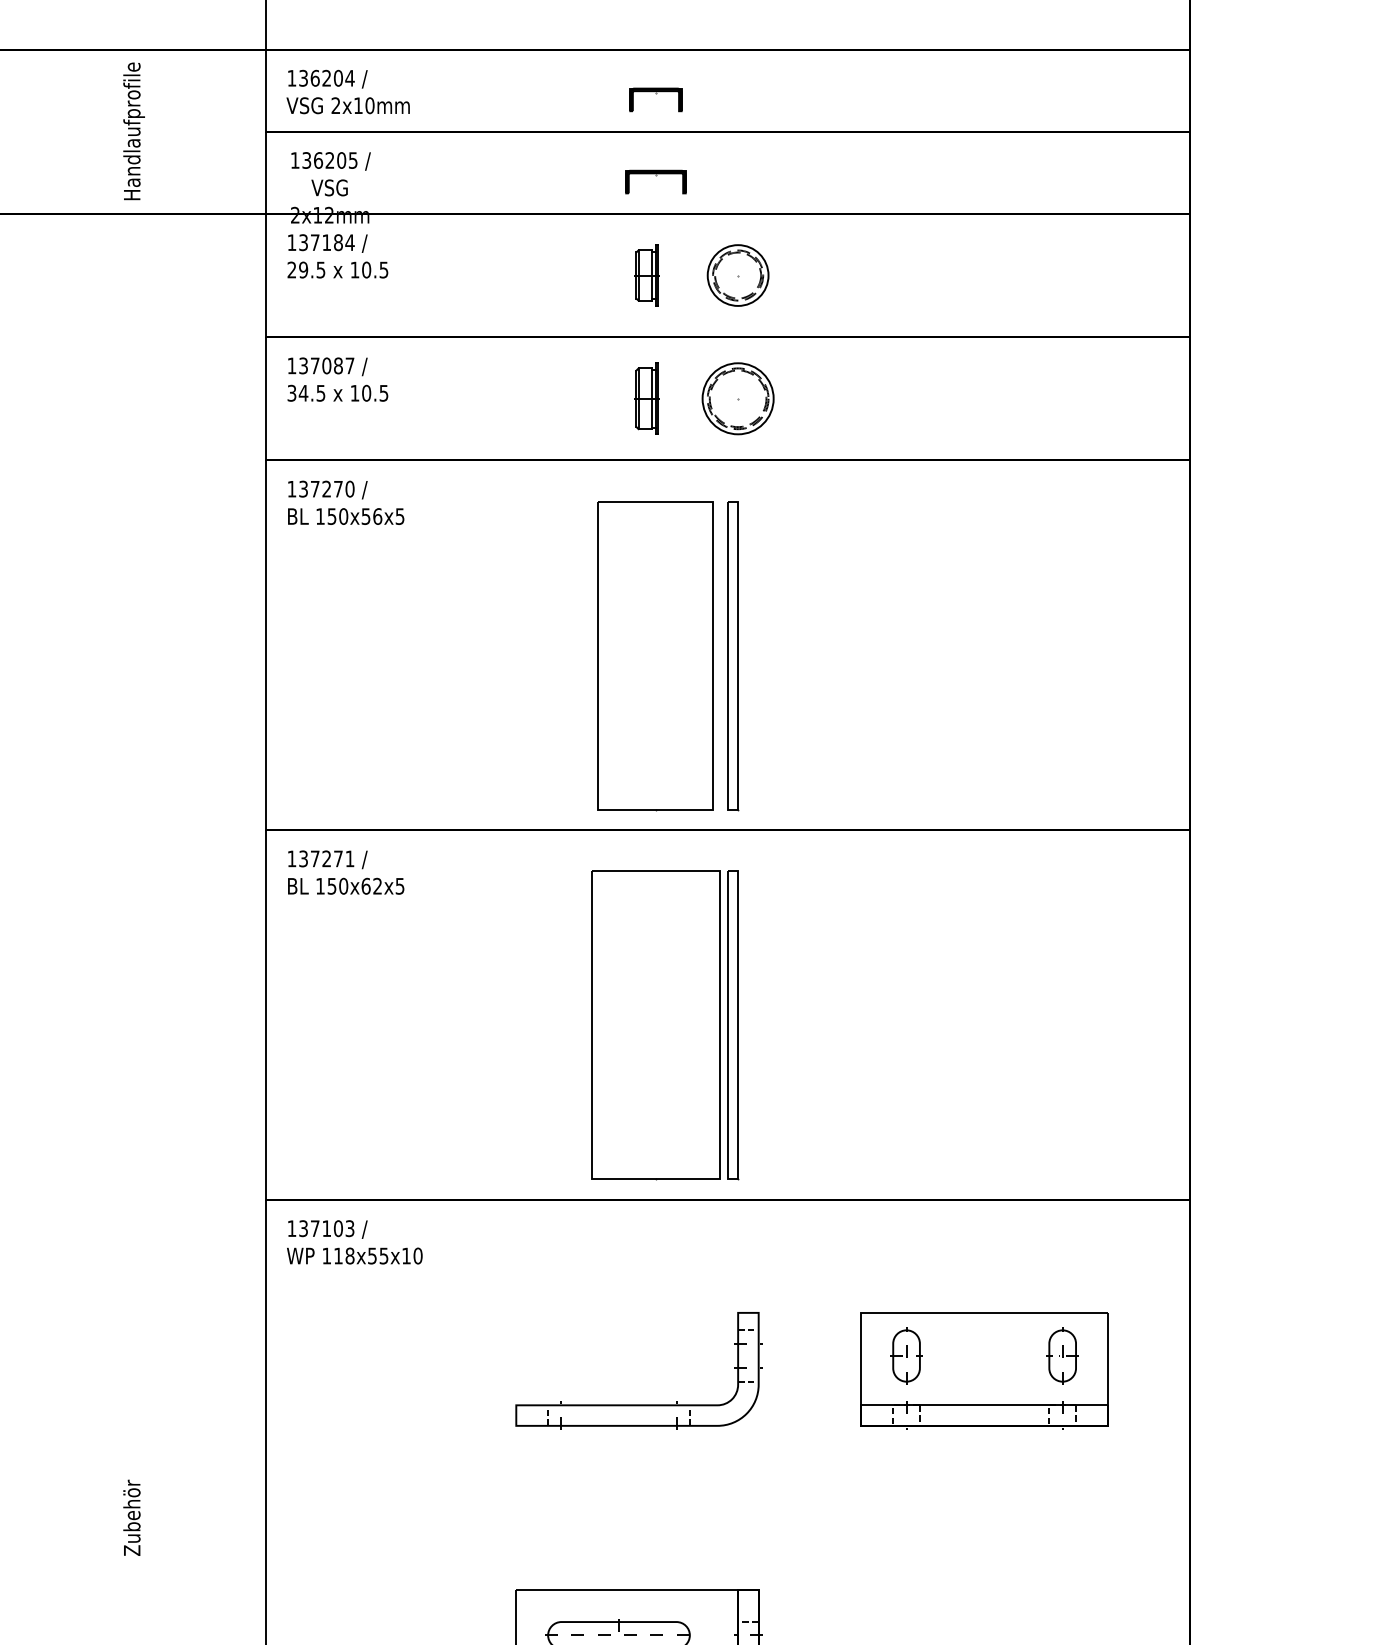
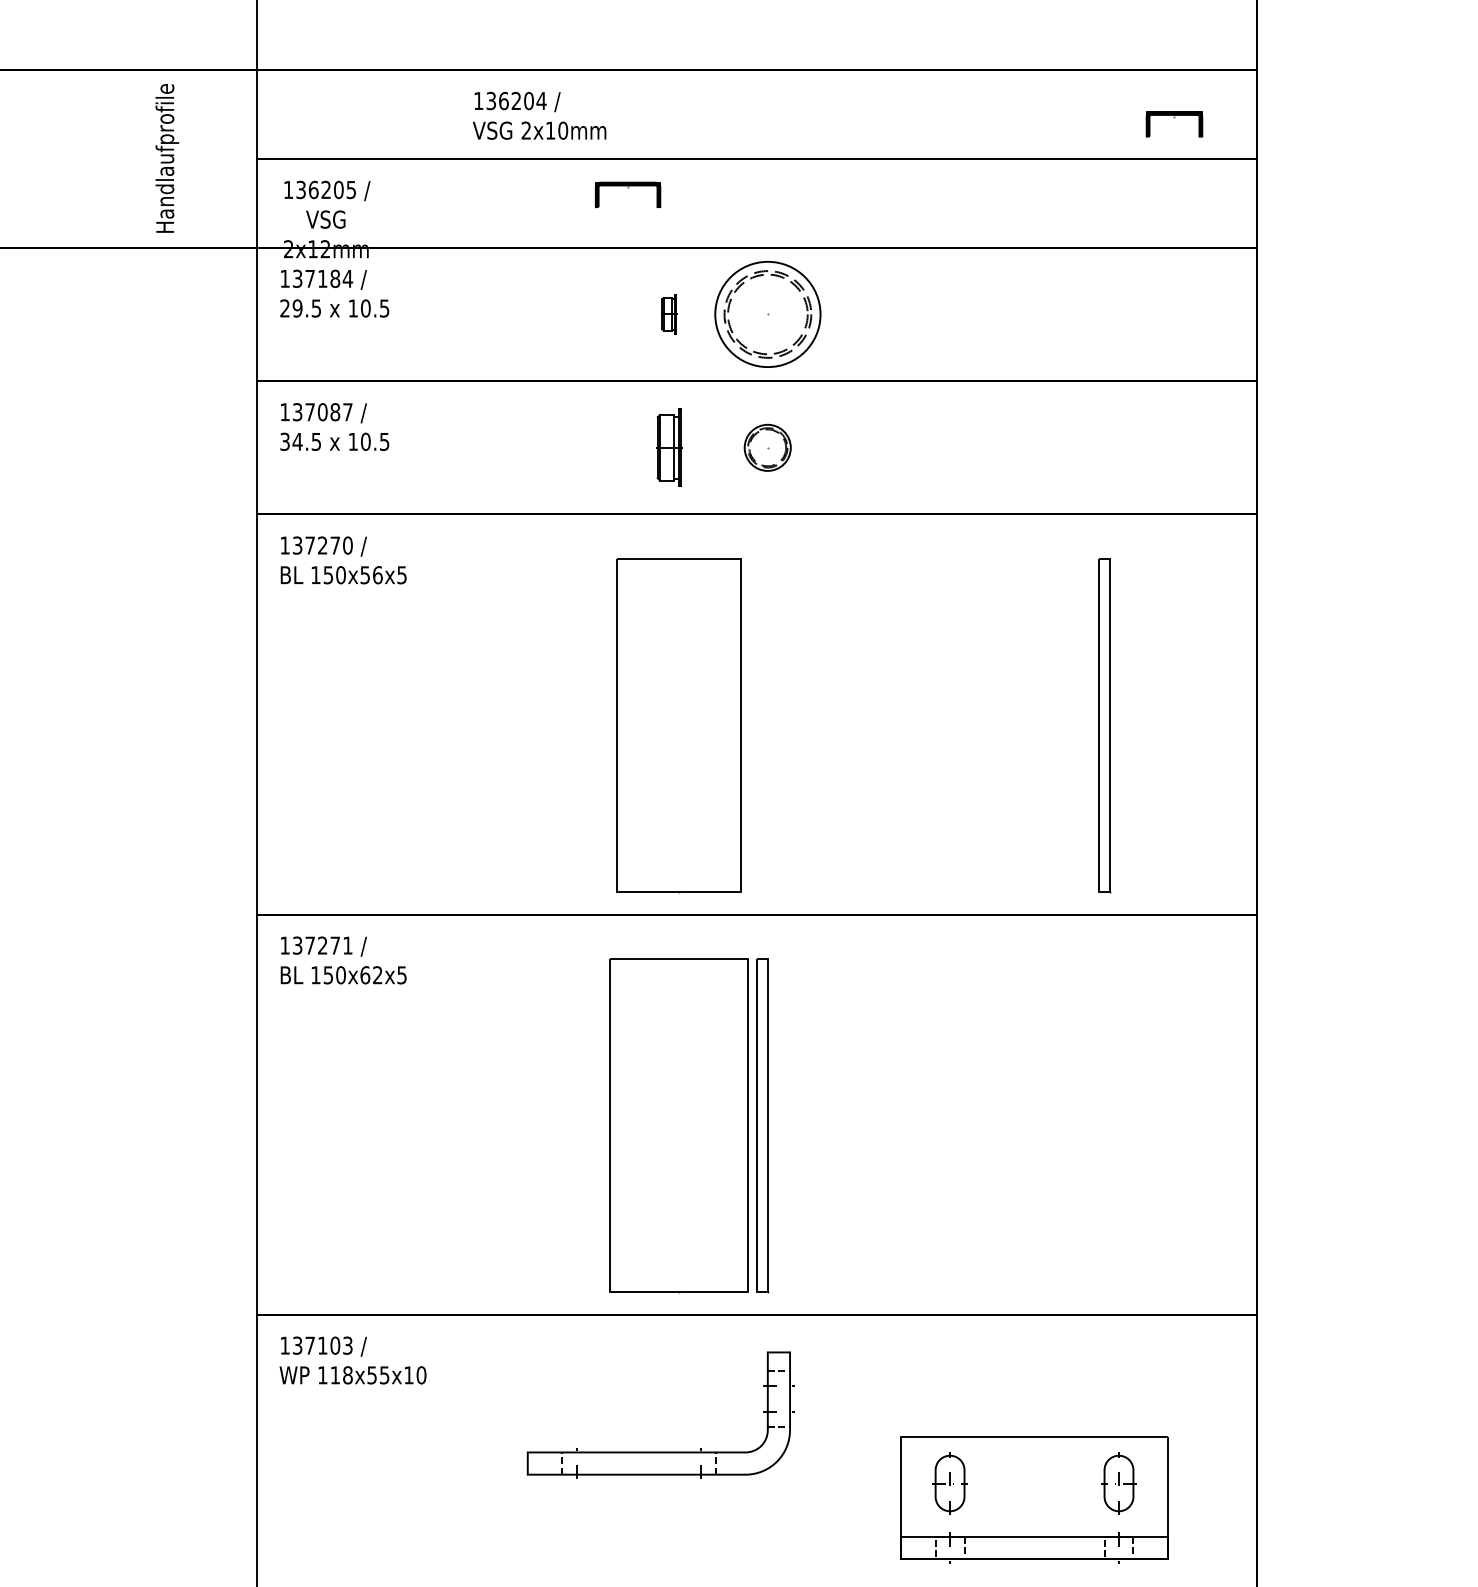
text: (347, 91) -> (538, 115), moved
part: (655, 99) -> (1173, 123), moved
text: (133, 131) -> (166, 158), moved
part: (655, 181) -> (627, 194), moved
part: (646, 275) -> (668, 314), size x0.6
part: (737, 275) -> (767, 314), size x1.6
part: (737, 398) -> (767, 447), size x0.6
part: (733, 656) -> (1104, 726), moved
part: (638, 1404) -> (660, 1451), moved

